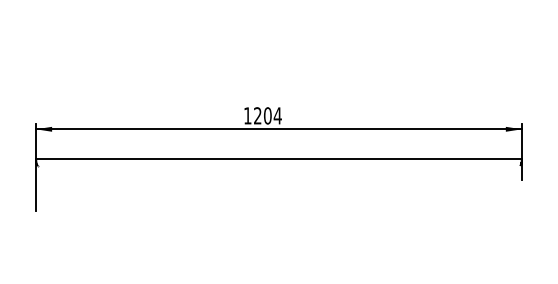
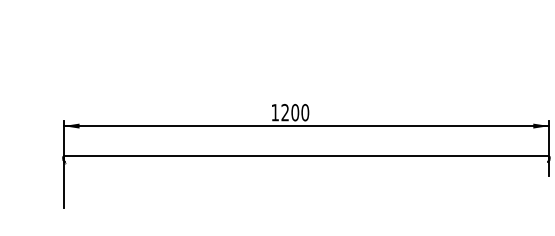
text: (277, 115) -> (304, 112), 1204 -> 1200

